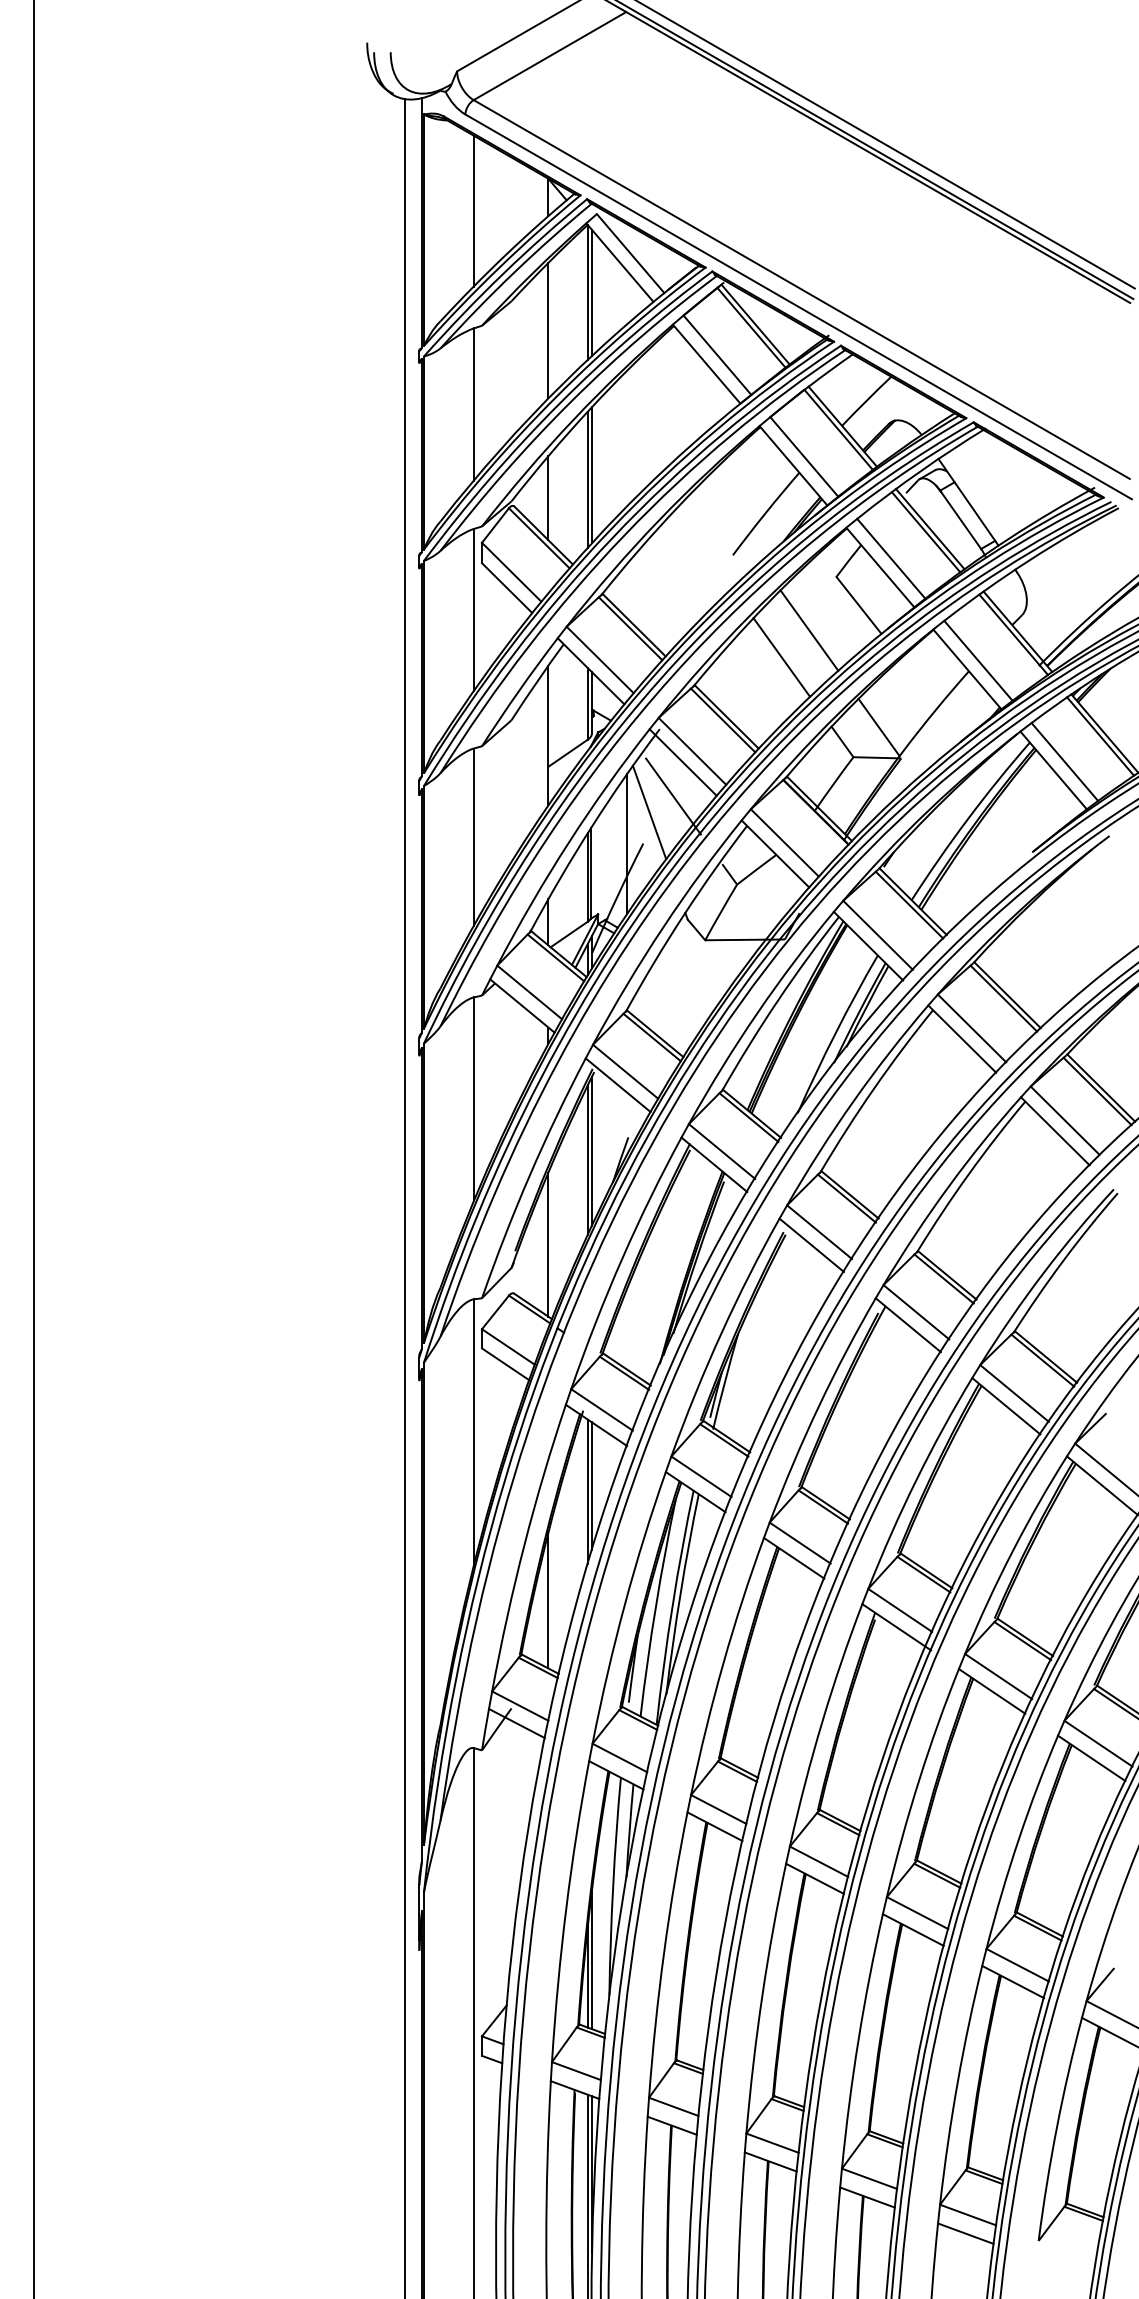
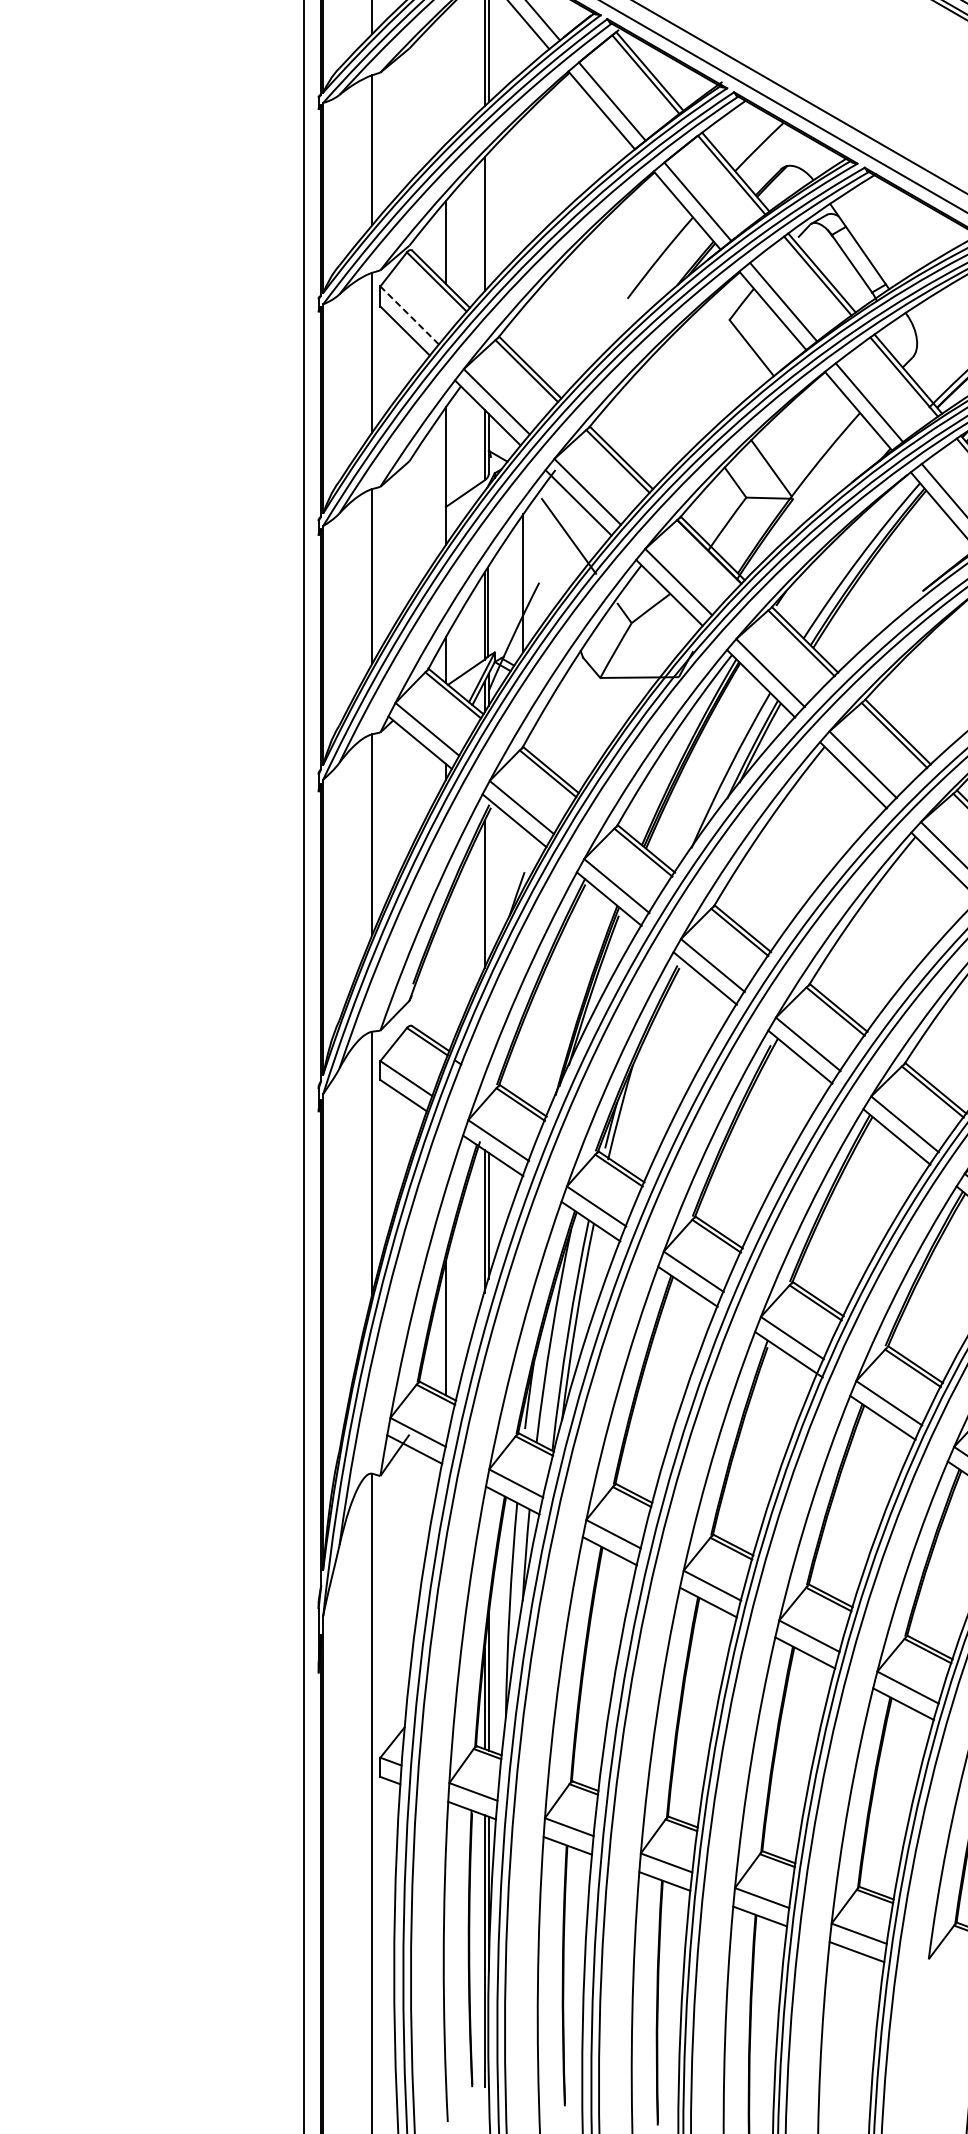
line: (548, 330) -> (445, 77), removed
line: (592, 475) -> (489, 220), removed
line: (511, 572) -> (409, 315), solid -> dashed
line: (809, 630) -> (703, 372), removed
line: (781, 657) -> (675, 399), removed
line: (649, 812) -> (545, 552), removed
line: (592, 1150) -> (489, 885), removed
line: (548, 1244) -> (445, 977), removed

